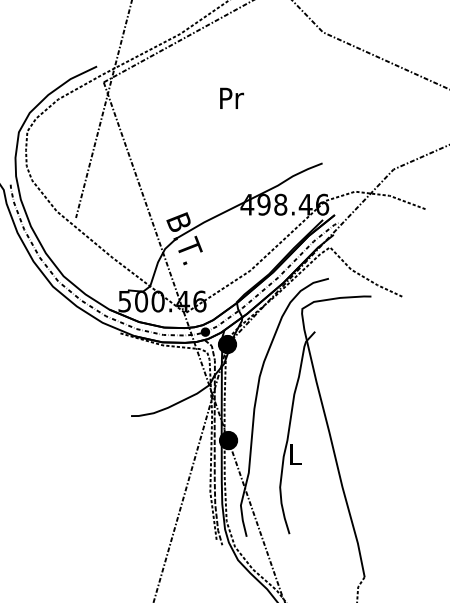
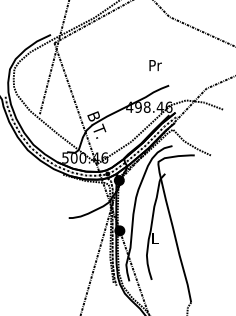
text: (231, 98) -> (155, 65), moved

